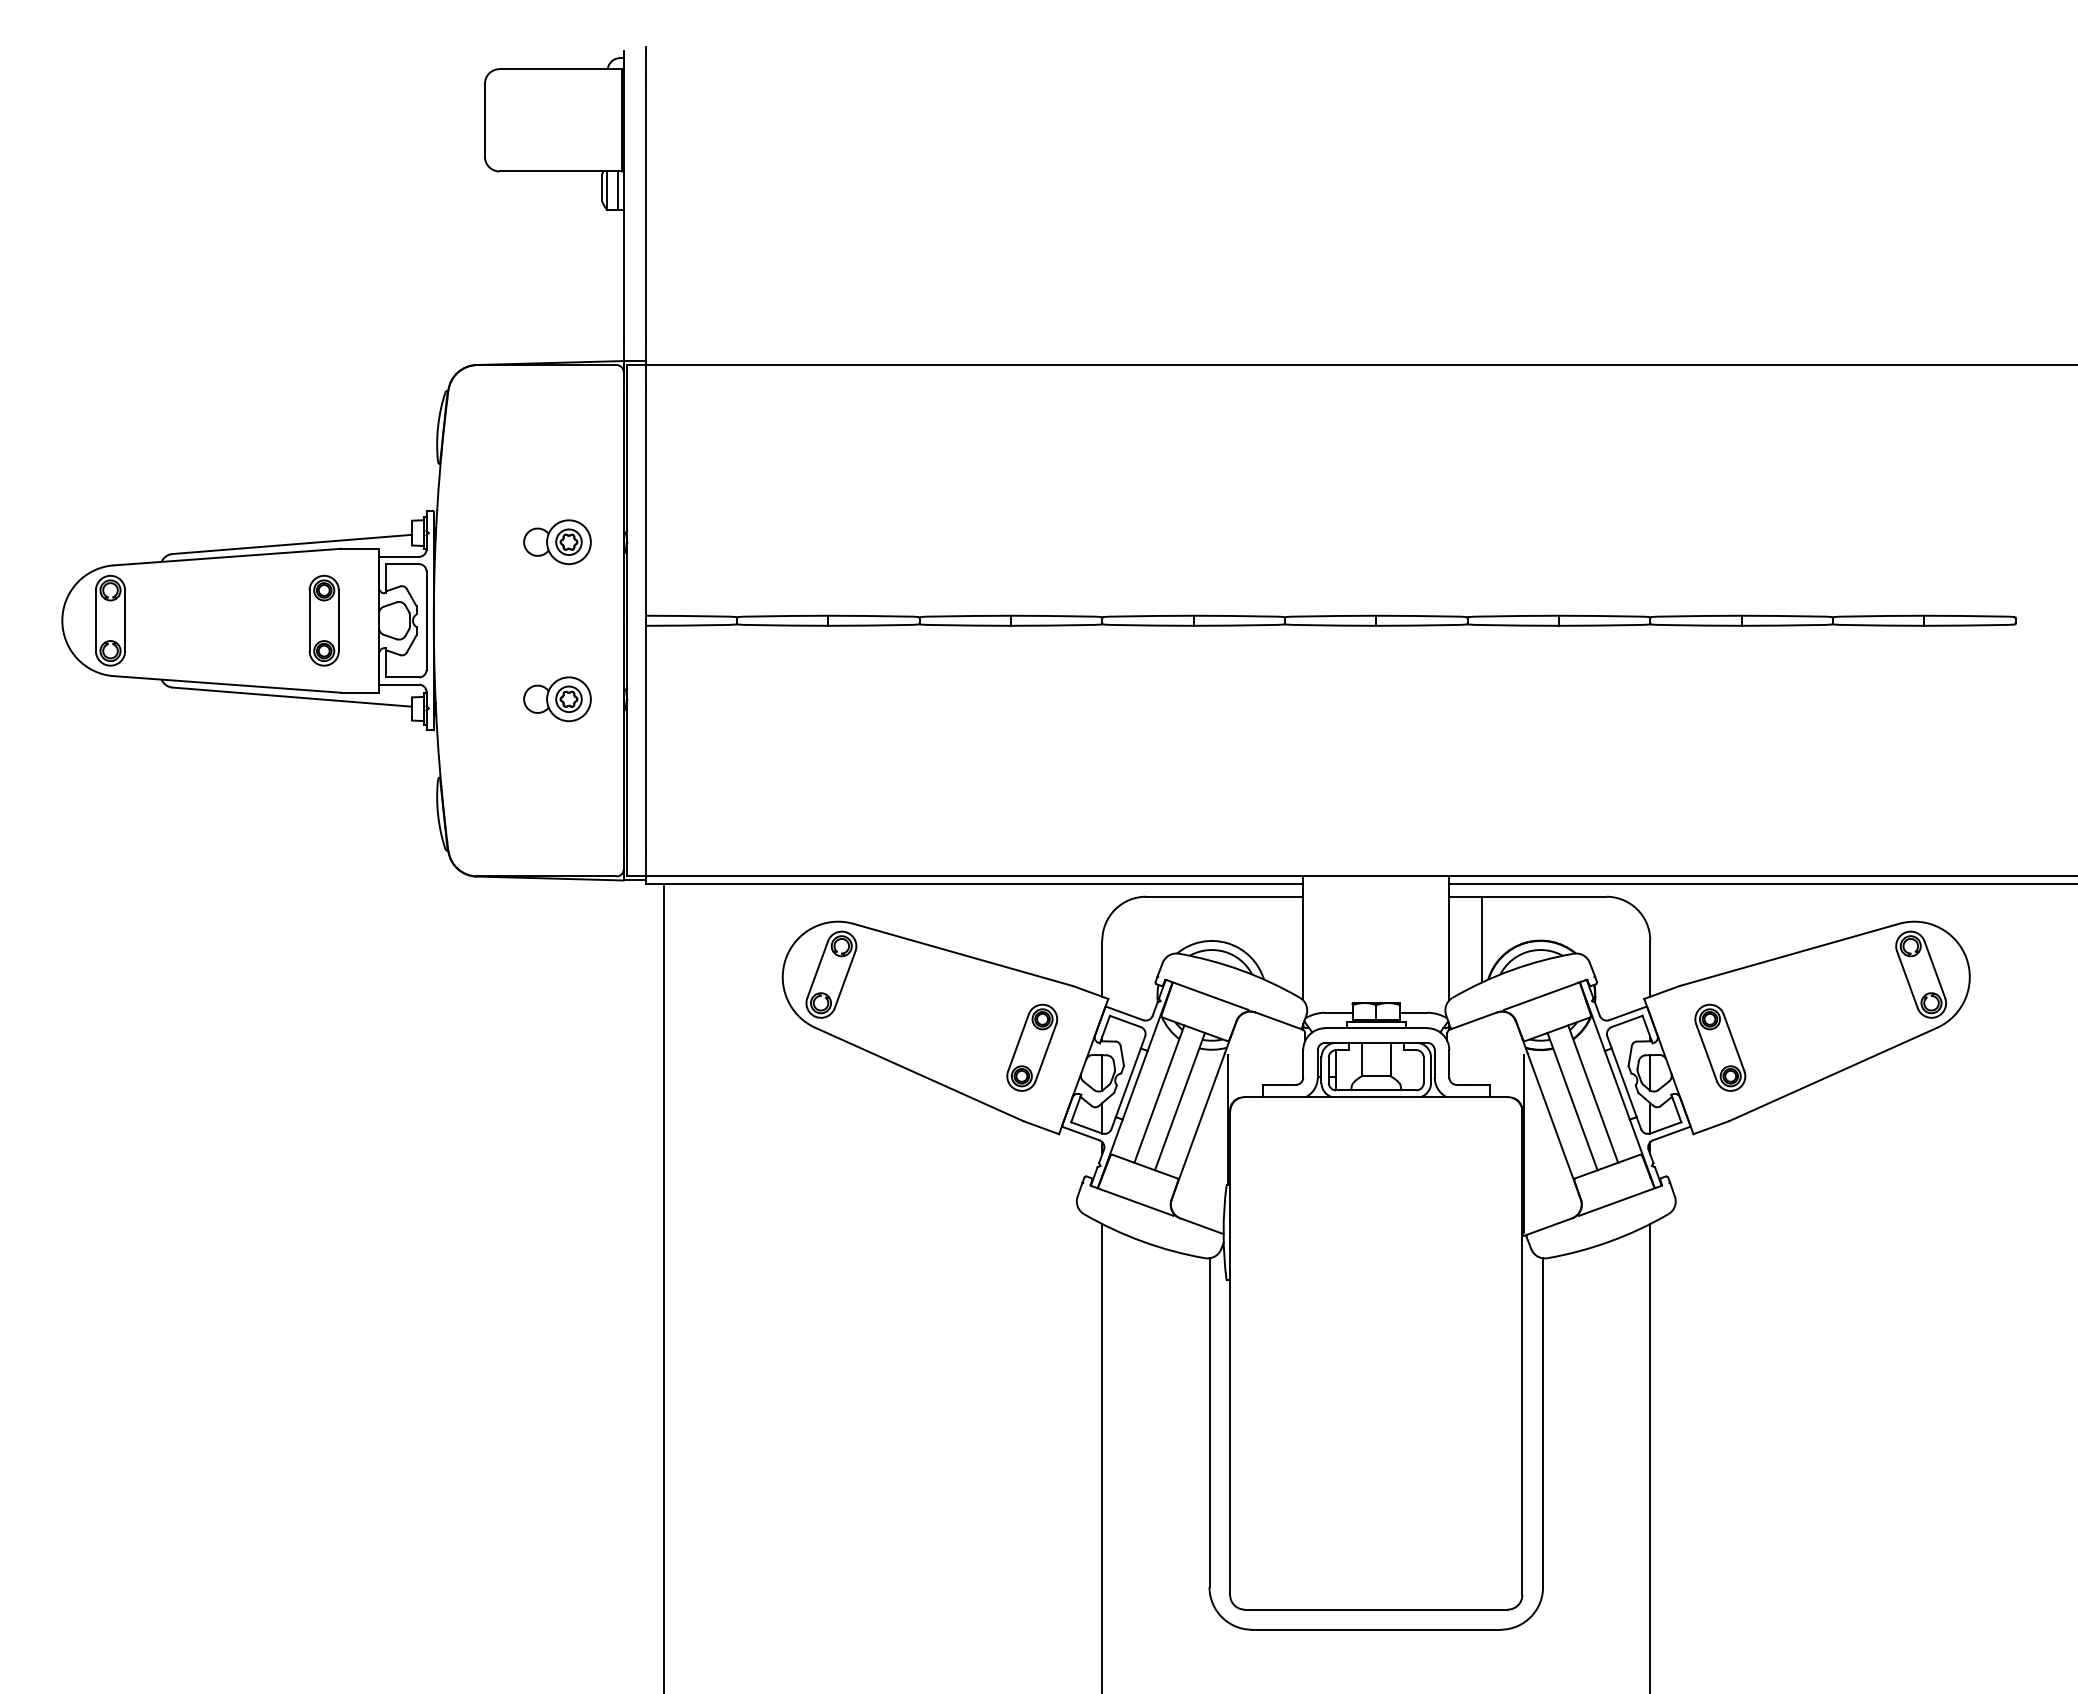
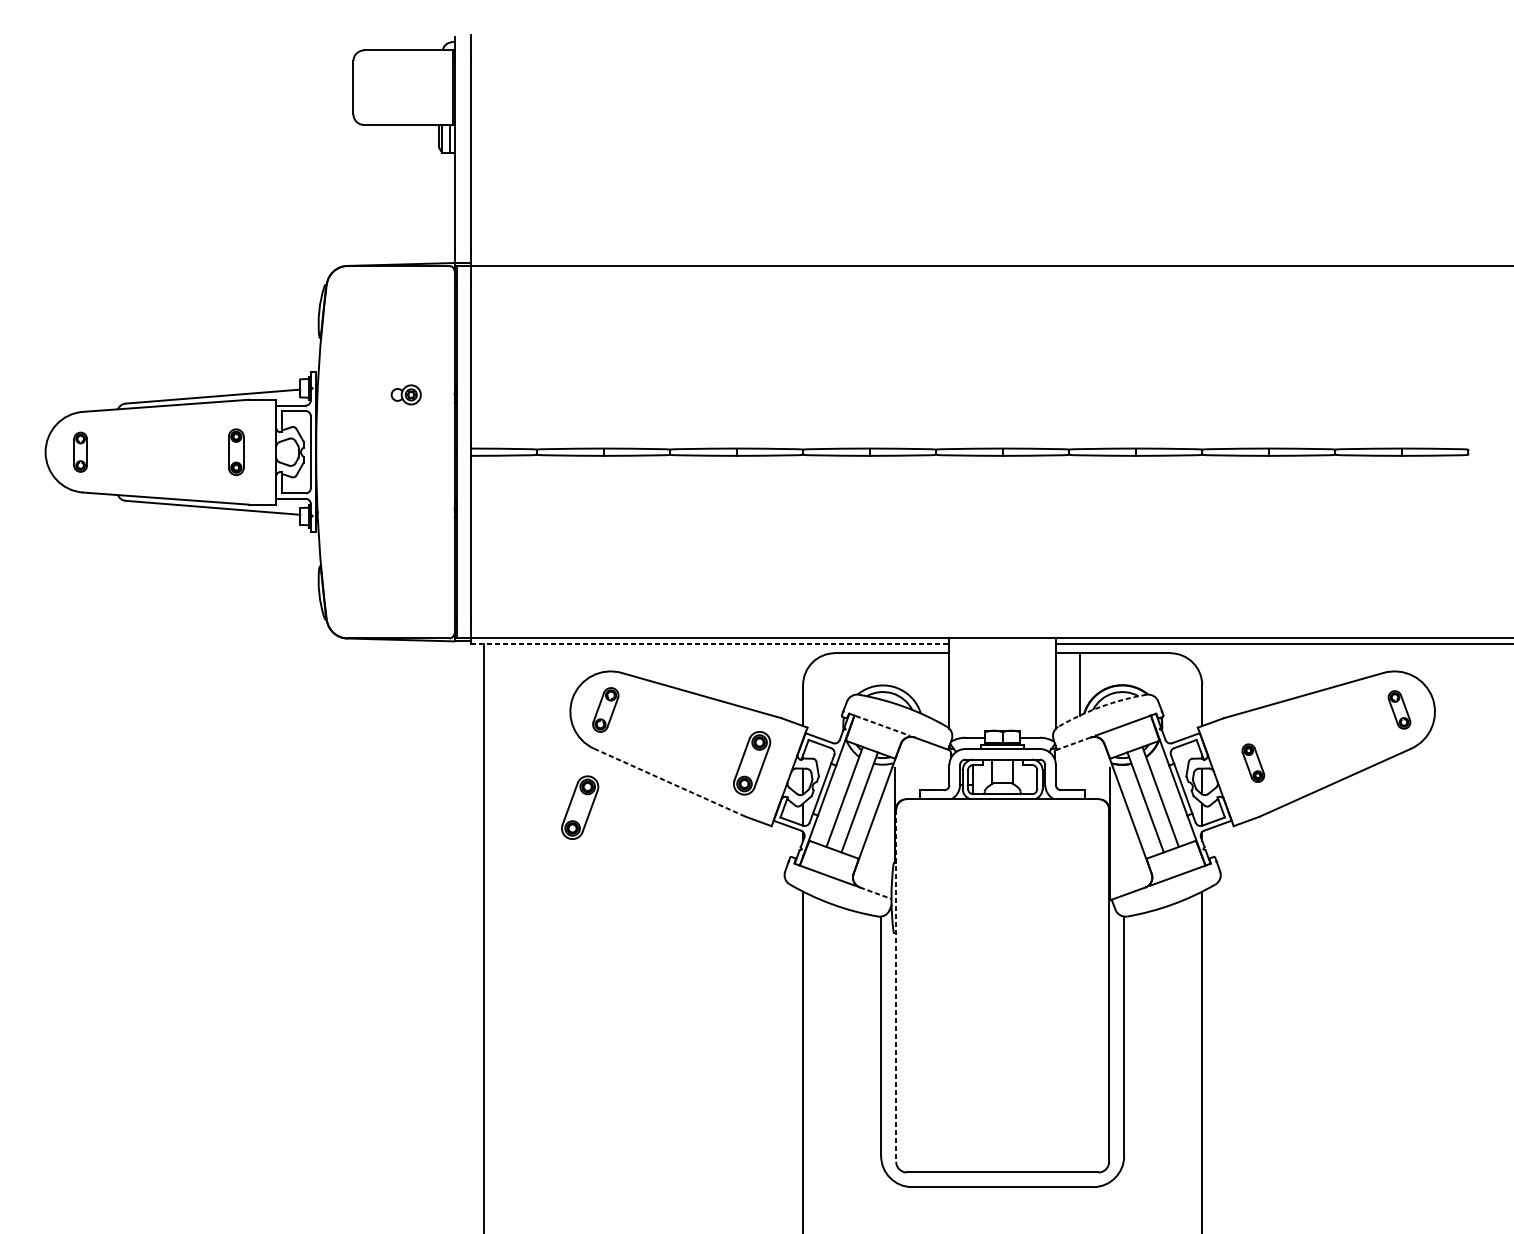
part: (557, 541) -> (406, 394), size x0.6
part: (110, 620) -> (80, 452), size x0.6
part: (323, 620) -> (235, 452), size x0.7
part: (557, 699) -> (406, 509), removed
line: (974, 883) -> (710, 643), solid -> dashed
arc: (1511, 970) -> (1101, 706), solid -> dashed
part: (831, 974) -> (605, 709), size x0.7
part: (1920, 974) -> (1399, 709), size x0.6
line: (1211, 996) -> (882, 725), solid -> dashed
line: (1473, 1021) -> (1073, 744), solid -> dashed
part: (1720, 1047) -> (1253, 763), size x0.6
line: (919, 1074) -> (669, 782), solid -> dashed
part: (796, 1108) -> (580, 807), added
line: (1202, 1226) -> (876, 893), solid -> dashed
line: (1230, 1353) -> (896, 985), solid -> dashed

